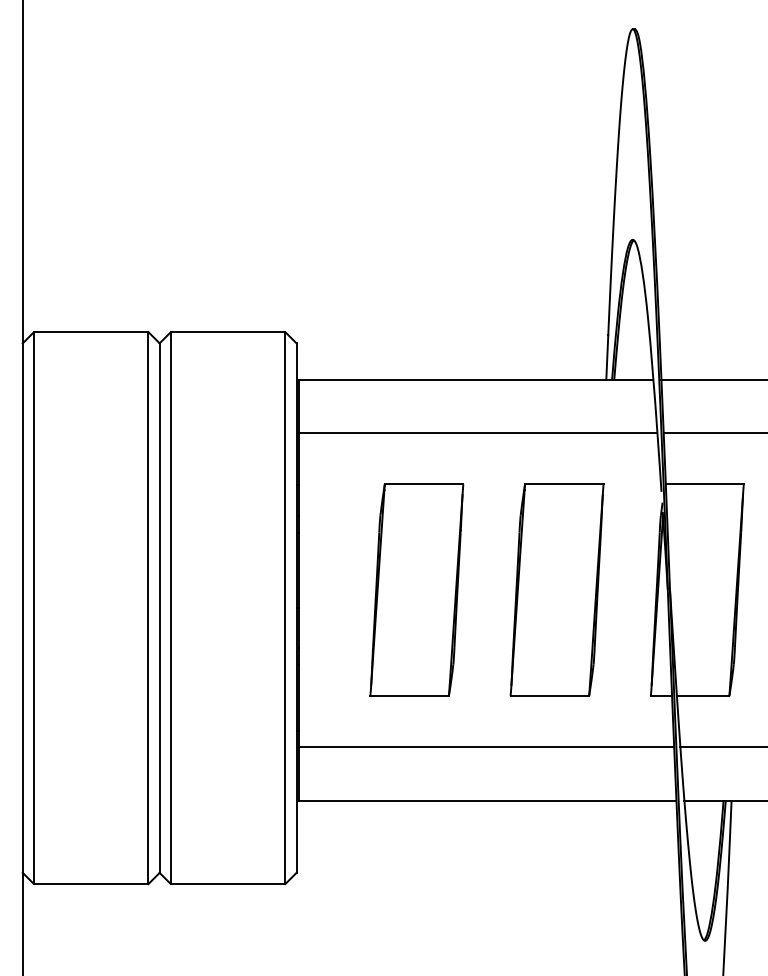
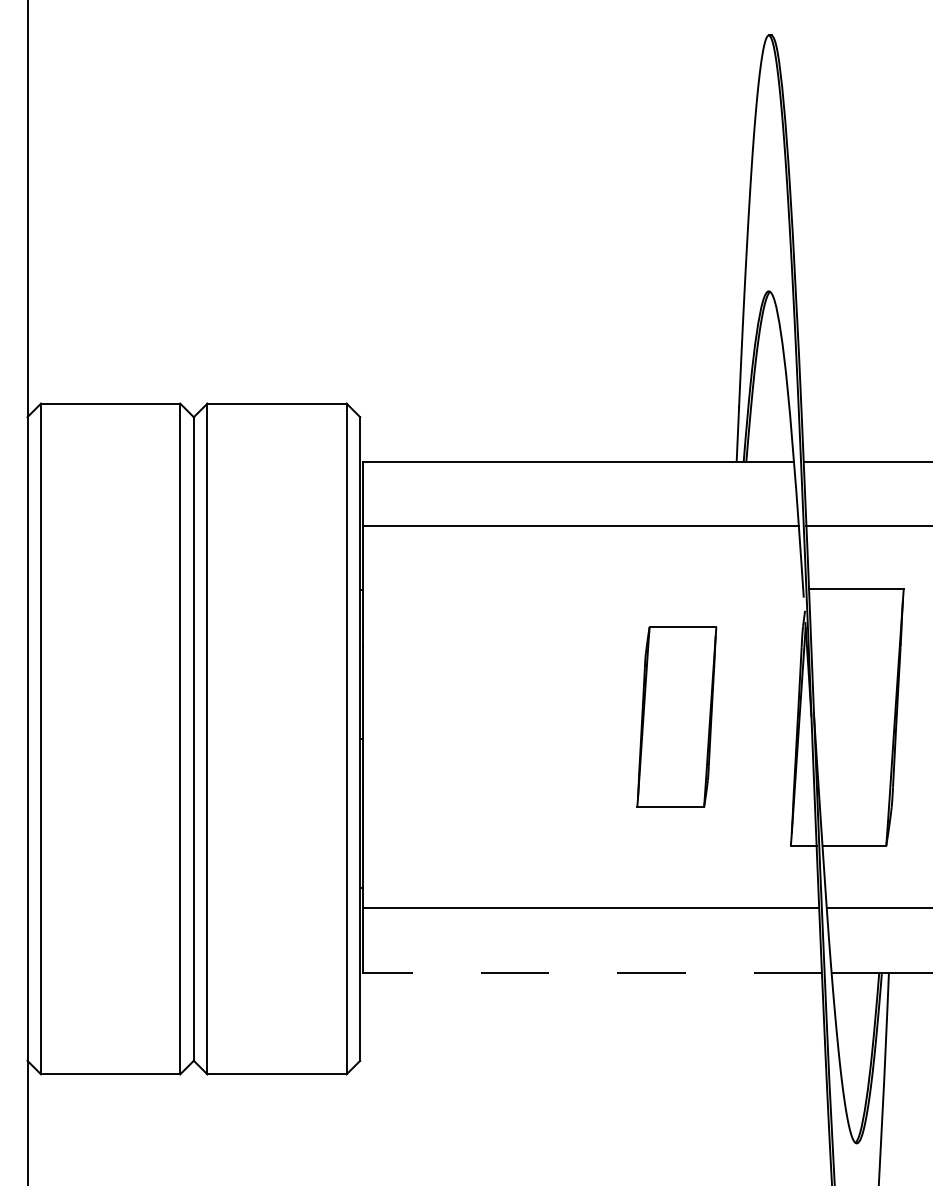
part: (416, 589) -> (506, 716), removed
part: (556, 589) -> (676, 716), size x0.7
line: (487, 800) -> (592, 972), solid -> dashed

